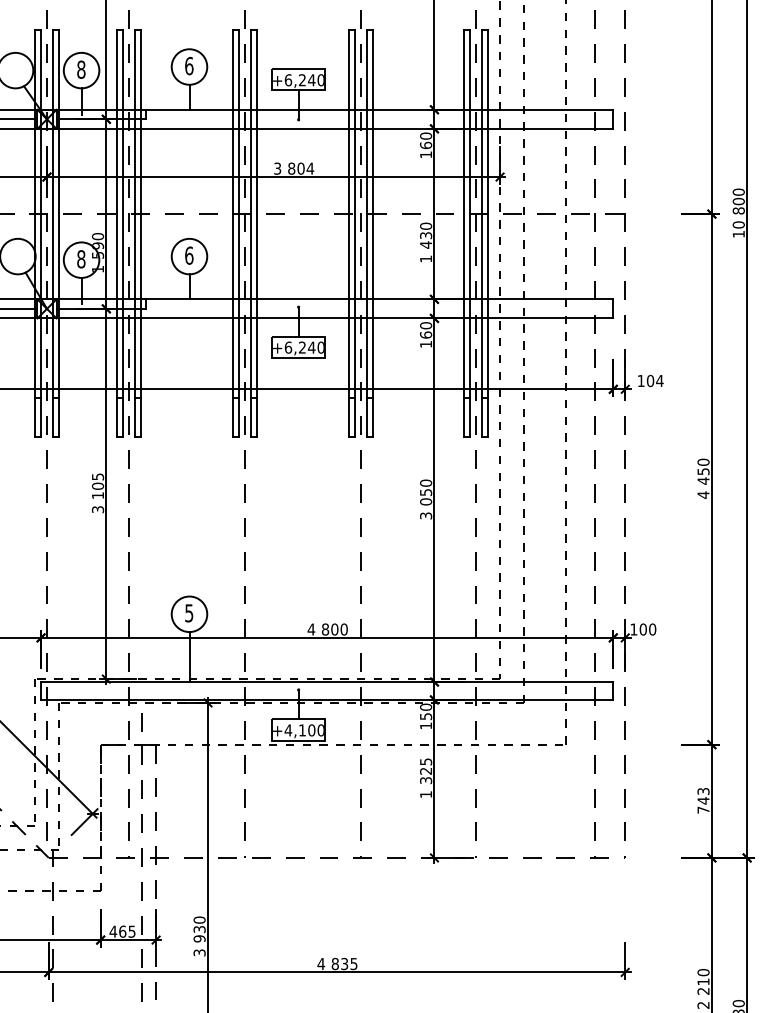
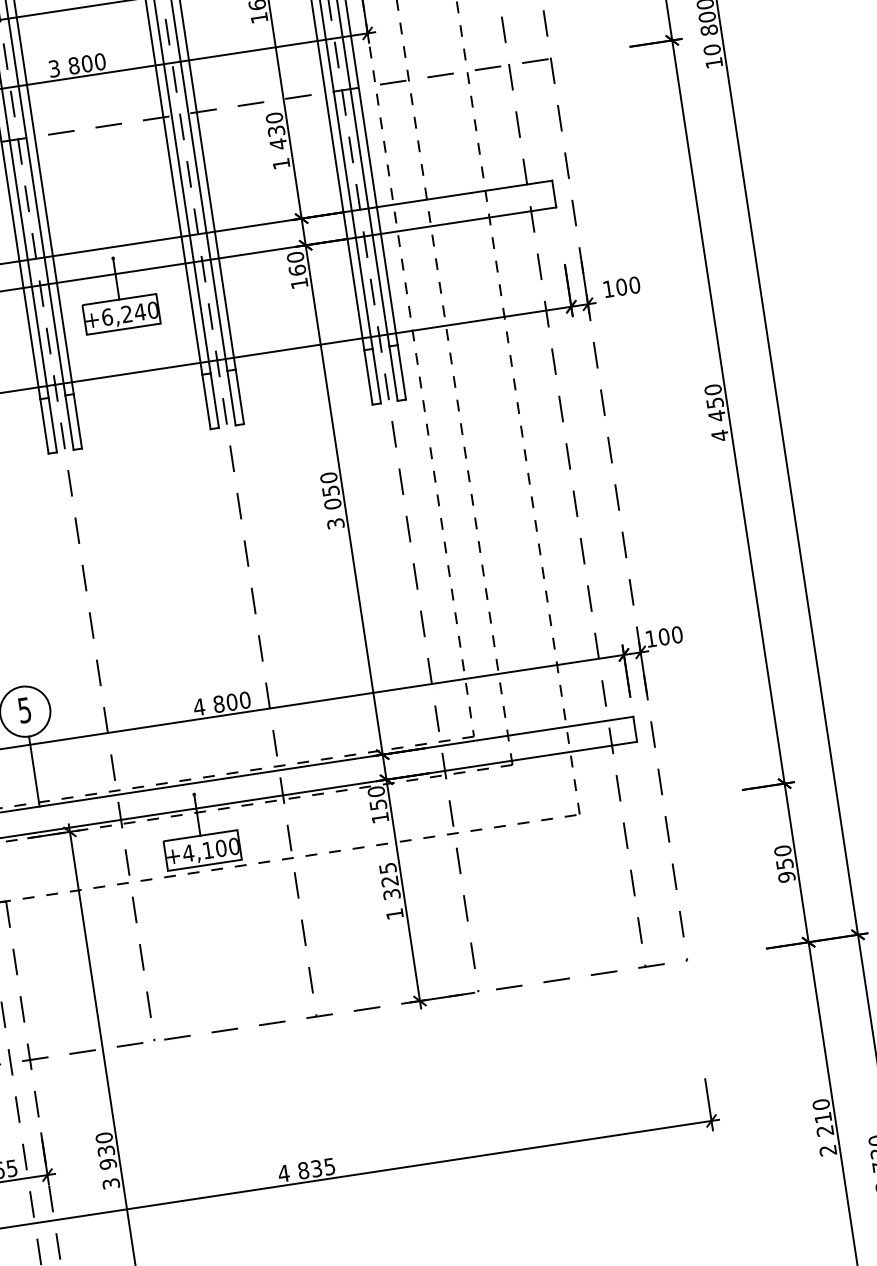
text: (310, 168) -> (100, 61), 804 -> 800
text: (659, 380) -> (634, 284), 104 -> 100
text: (703, 800) -> (784, 863), 743 -> 950

